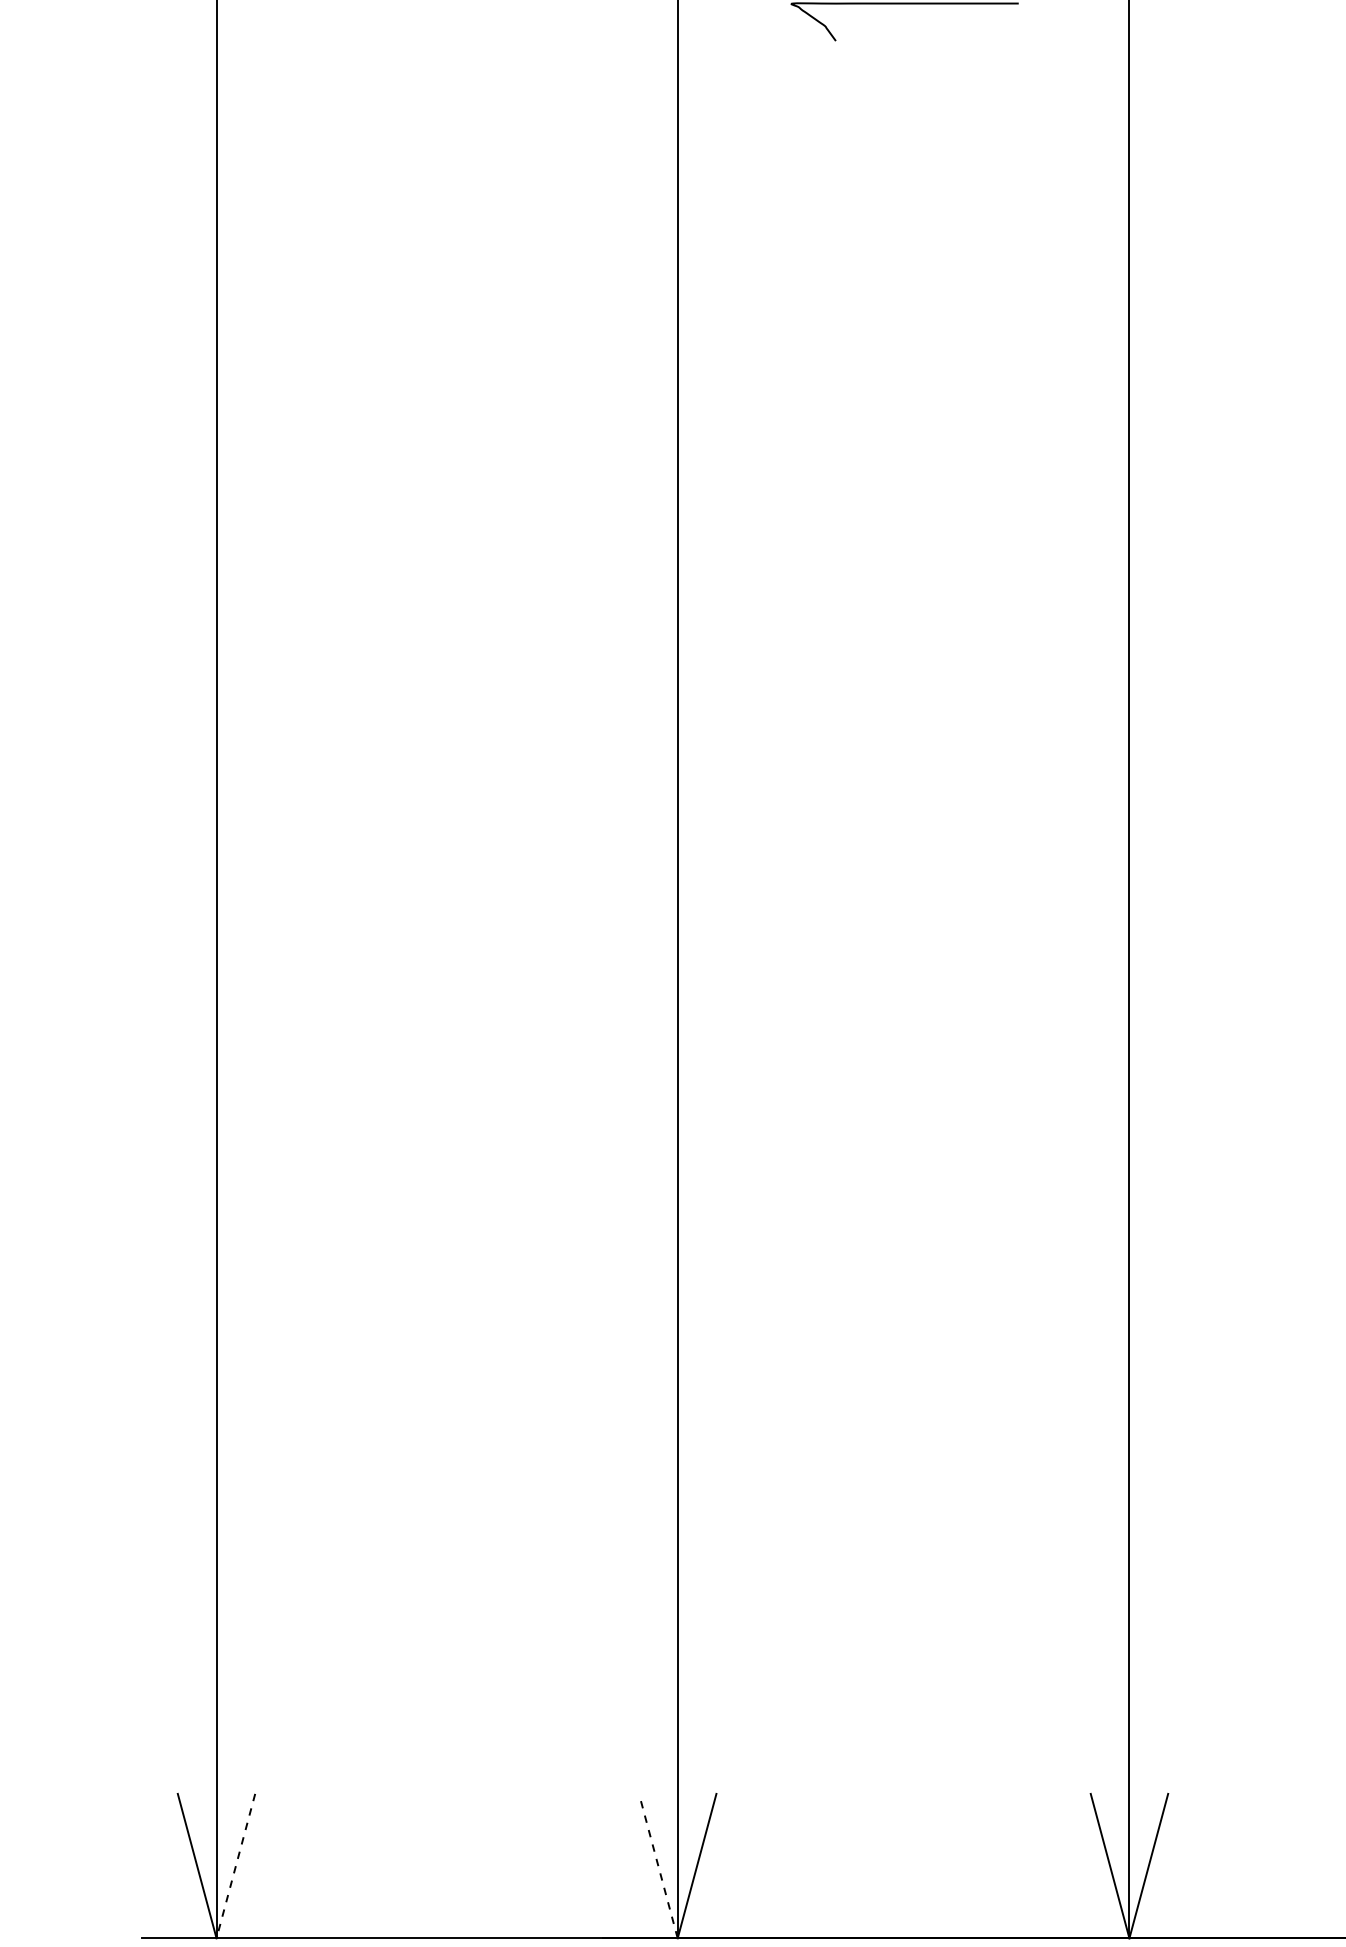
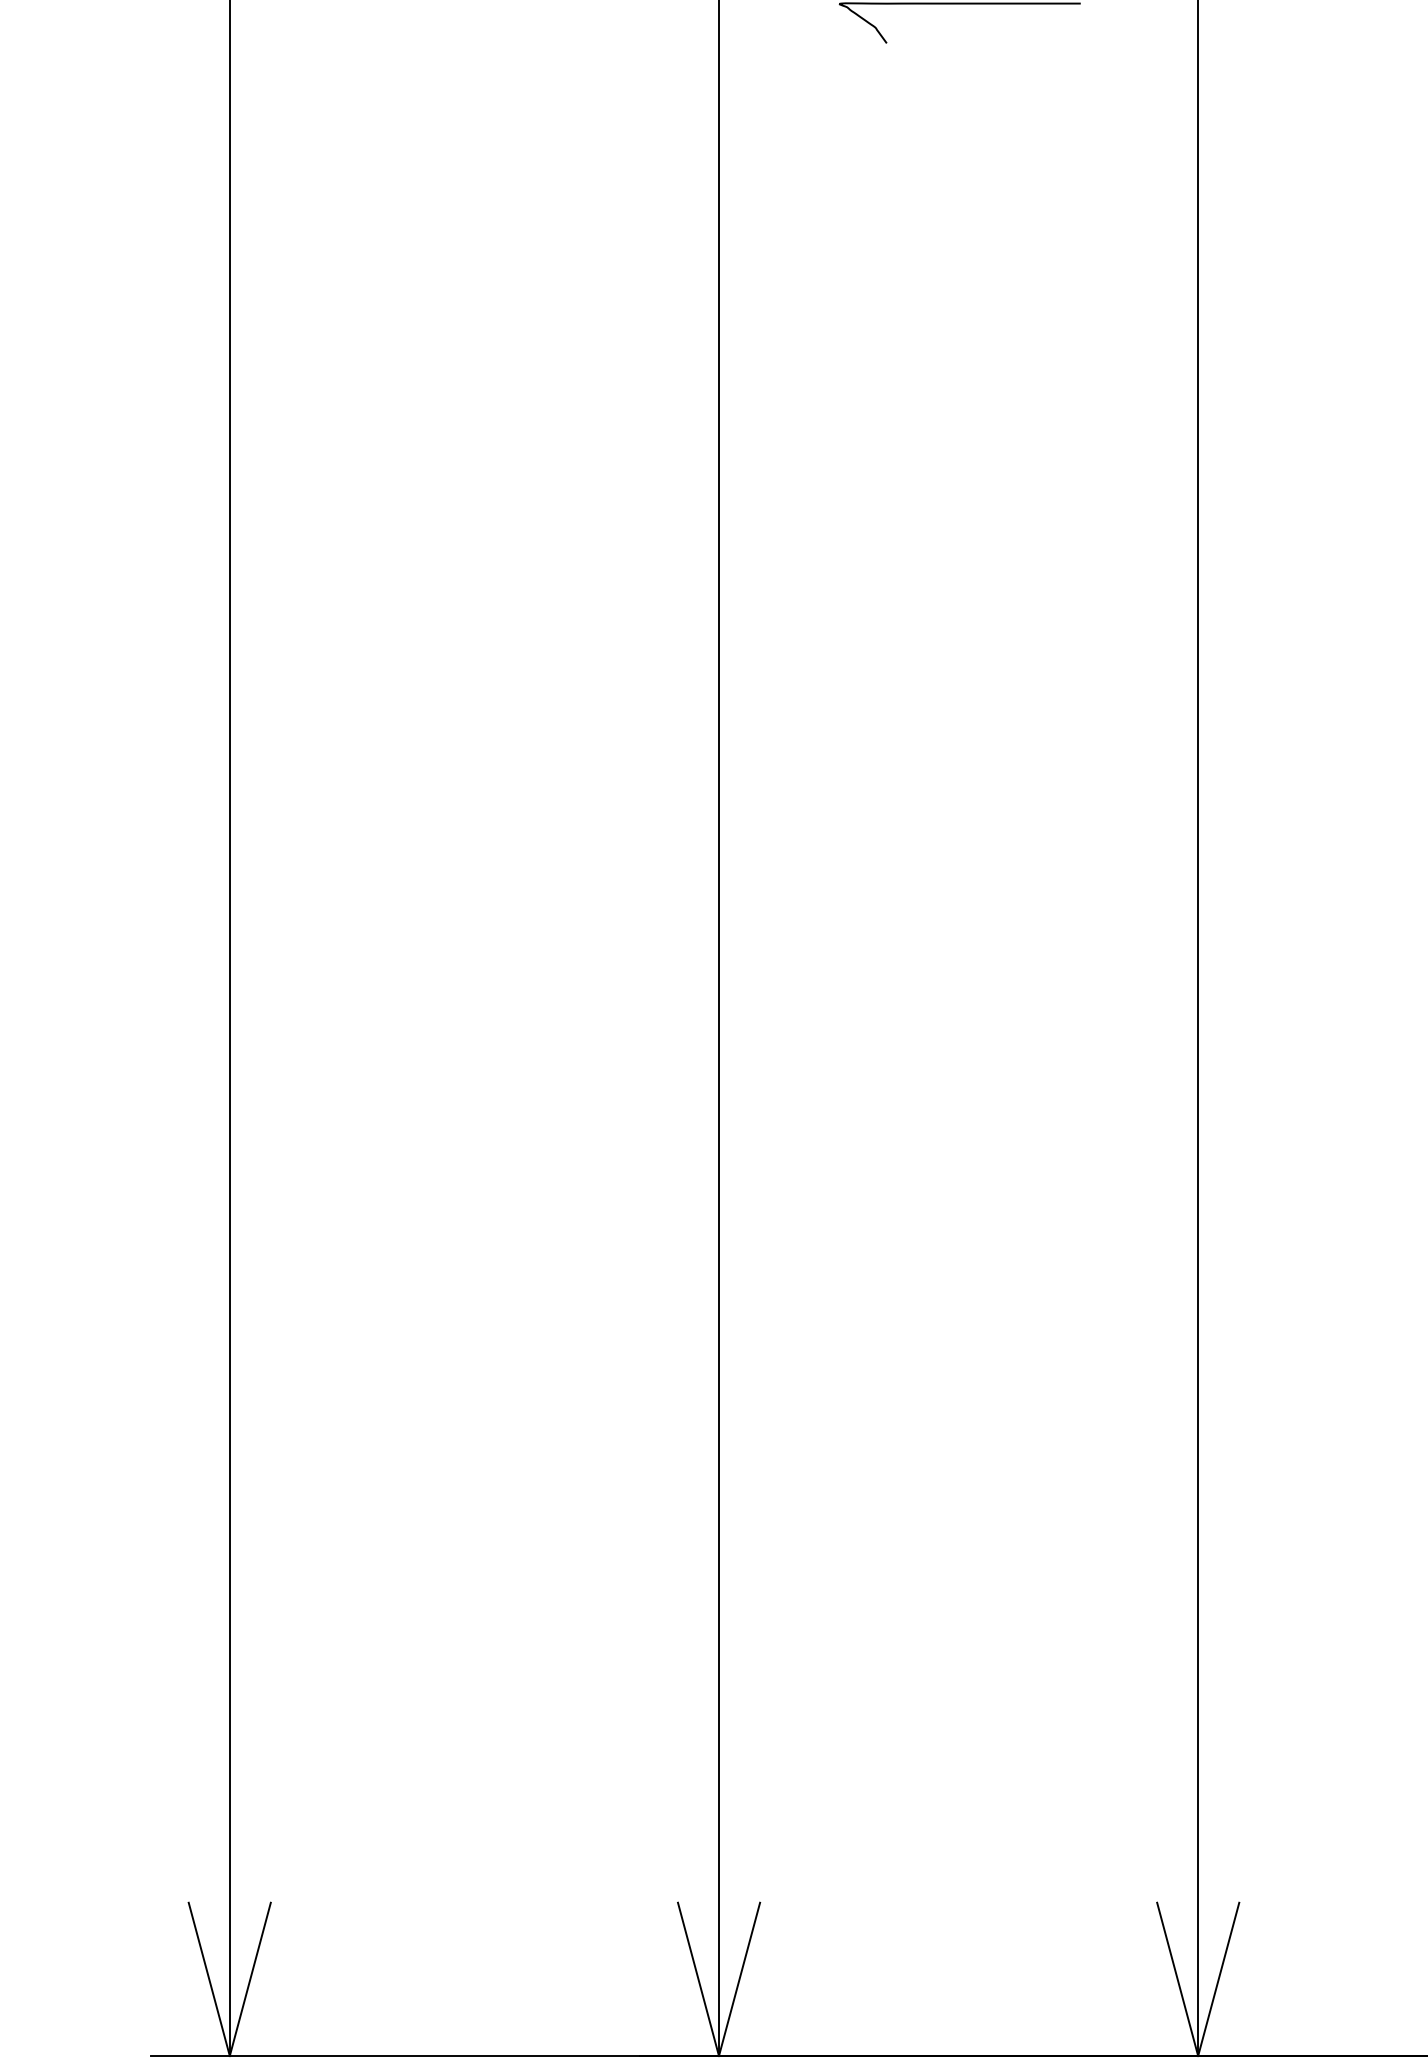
line: (658, 1865) -> (698, 1978), dashed -> solid
line: (236, 1866) -> (250, 1979), dashed -> solid

